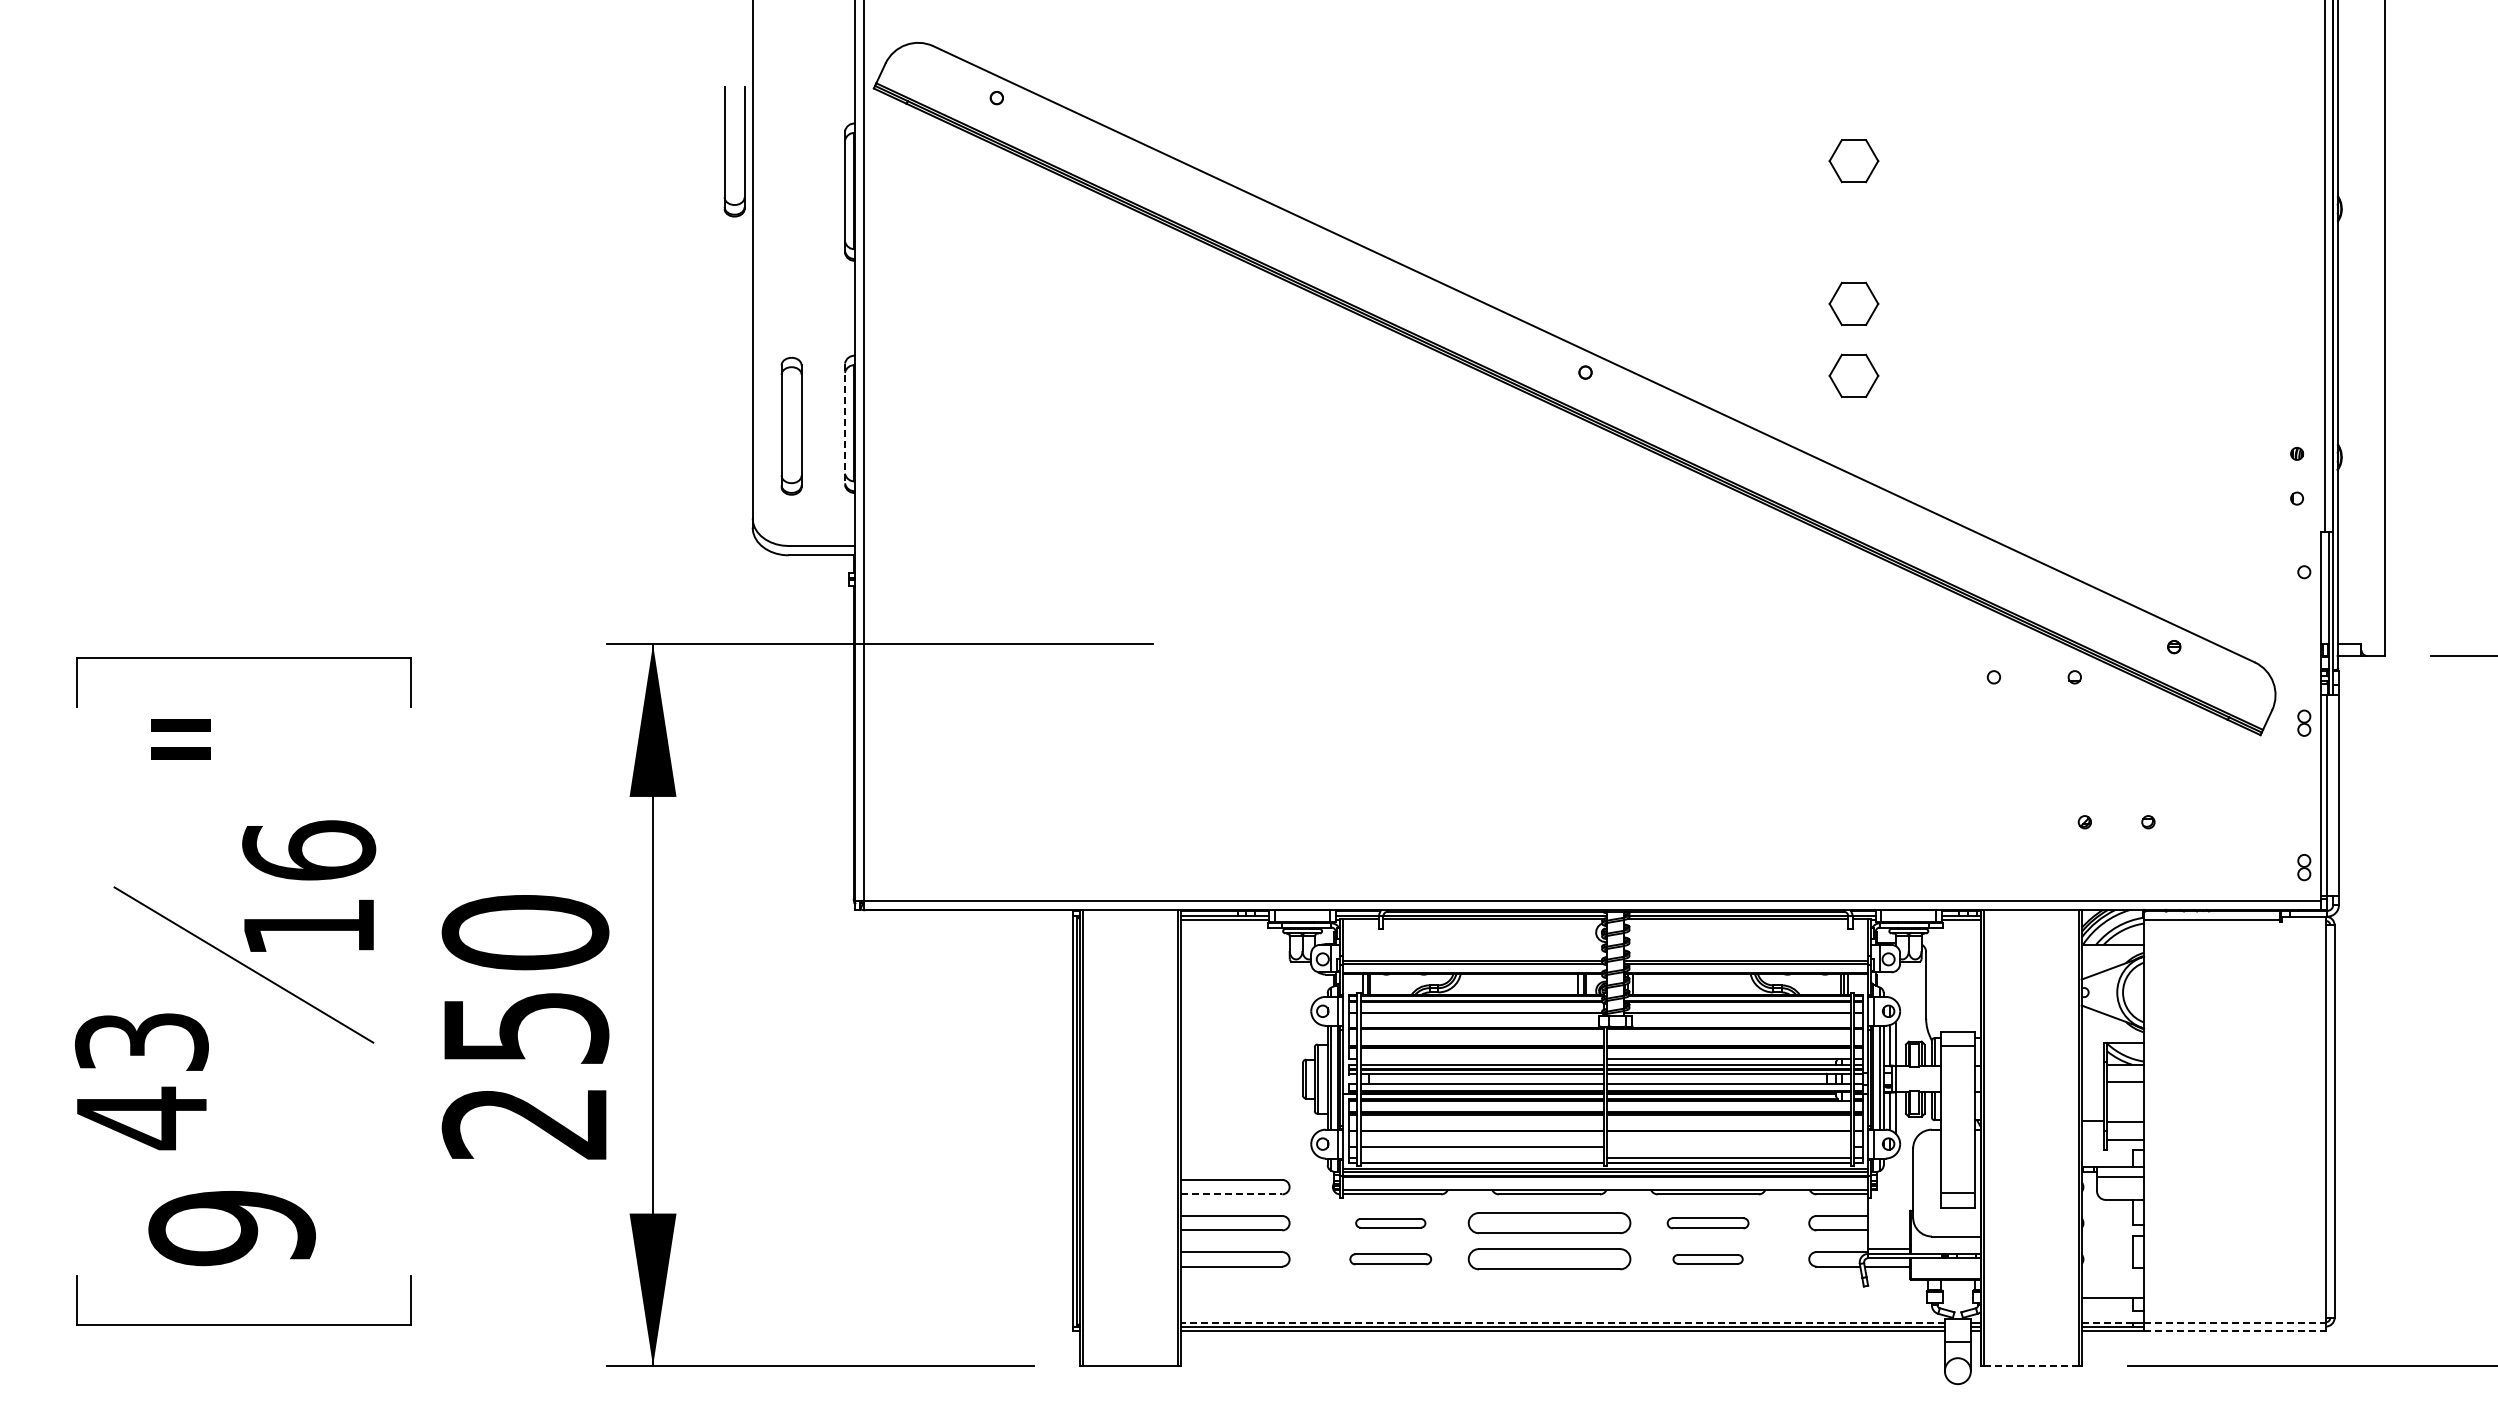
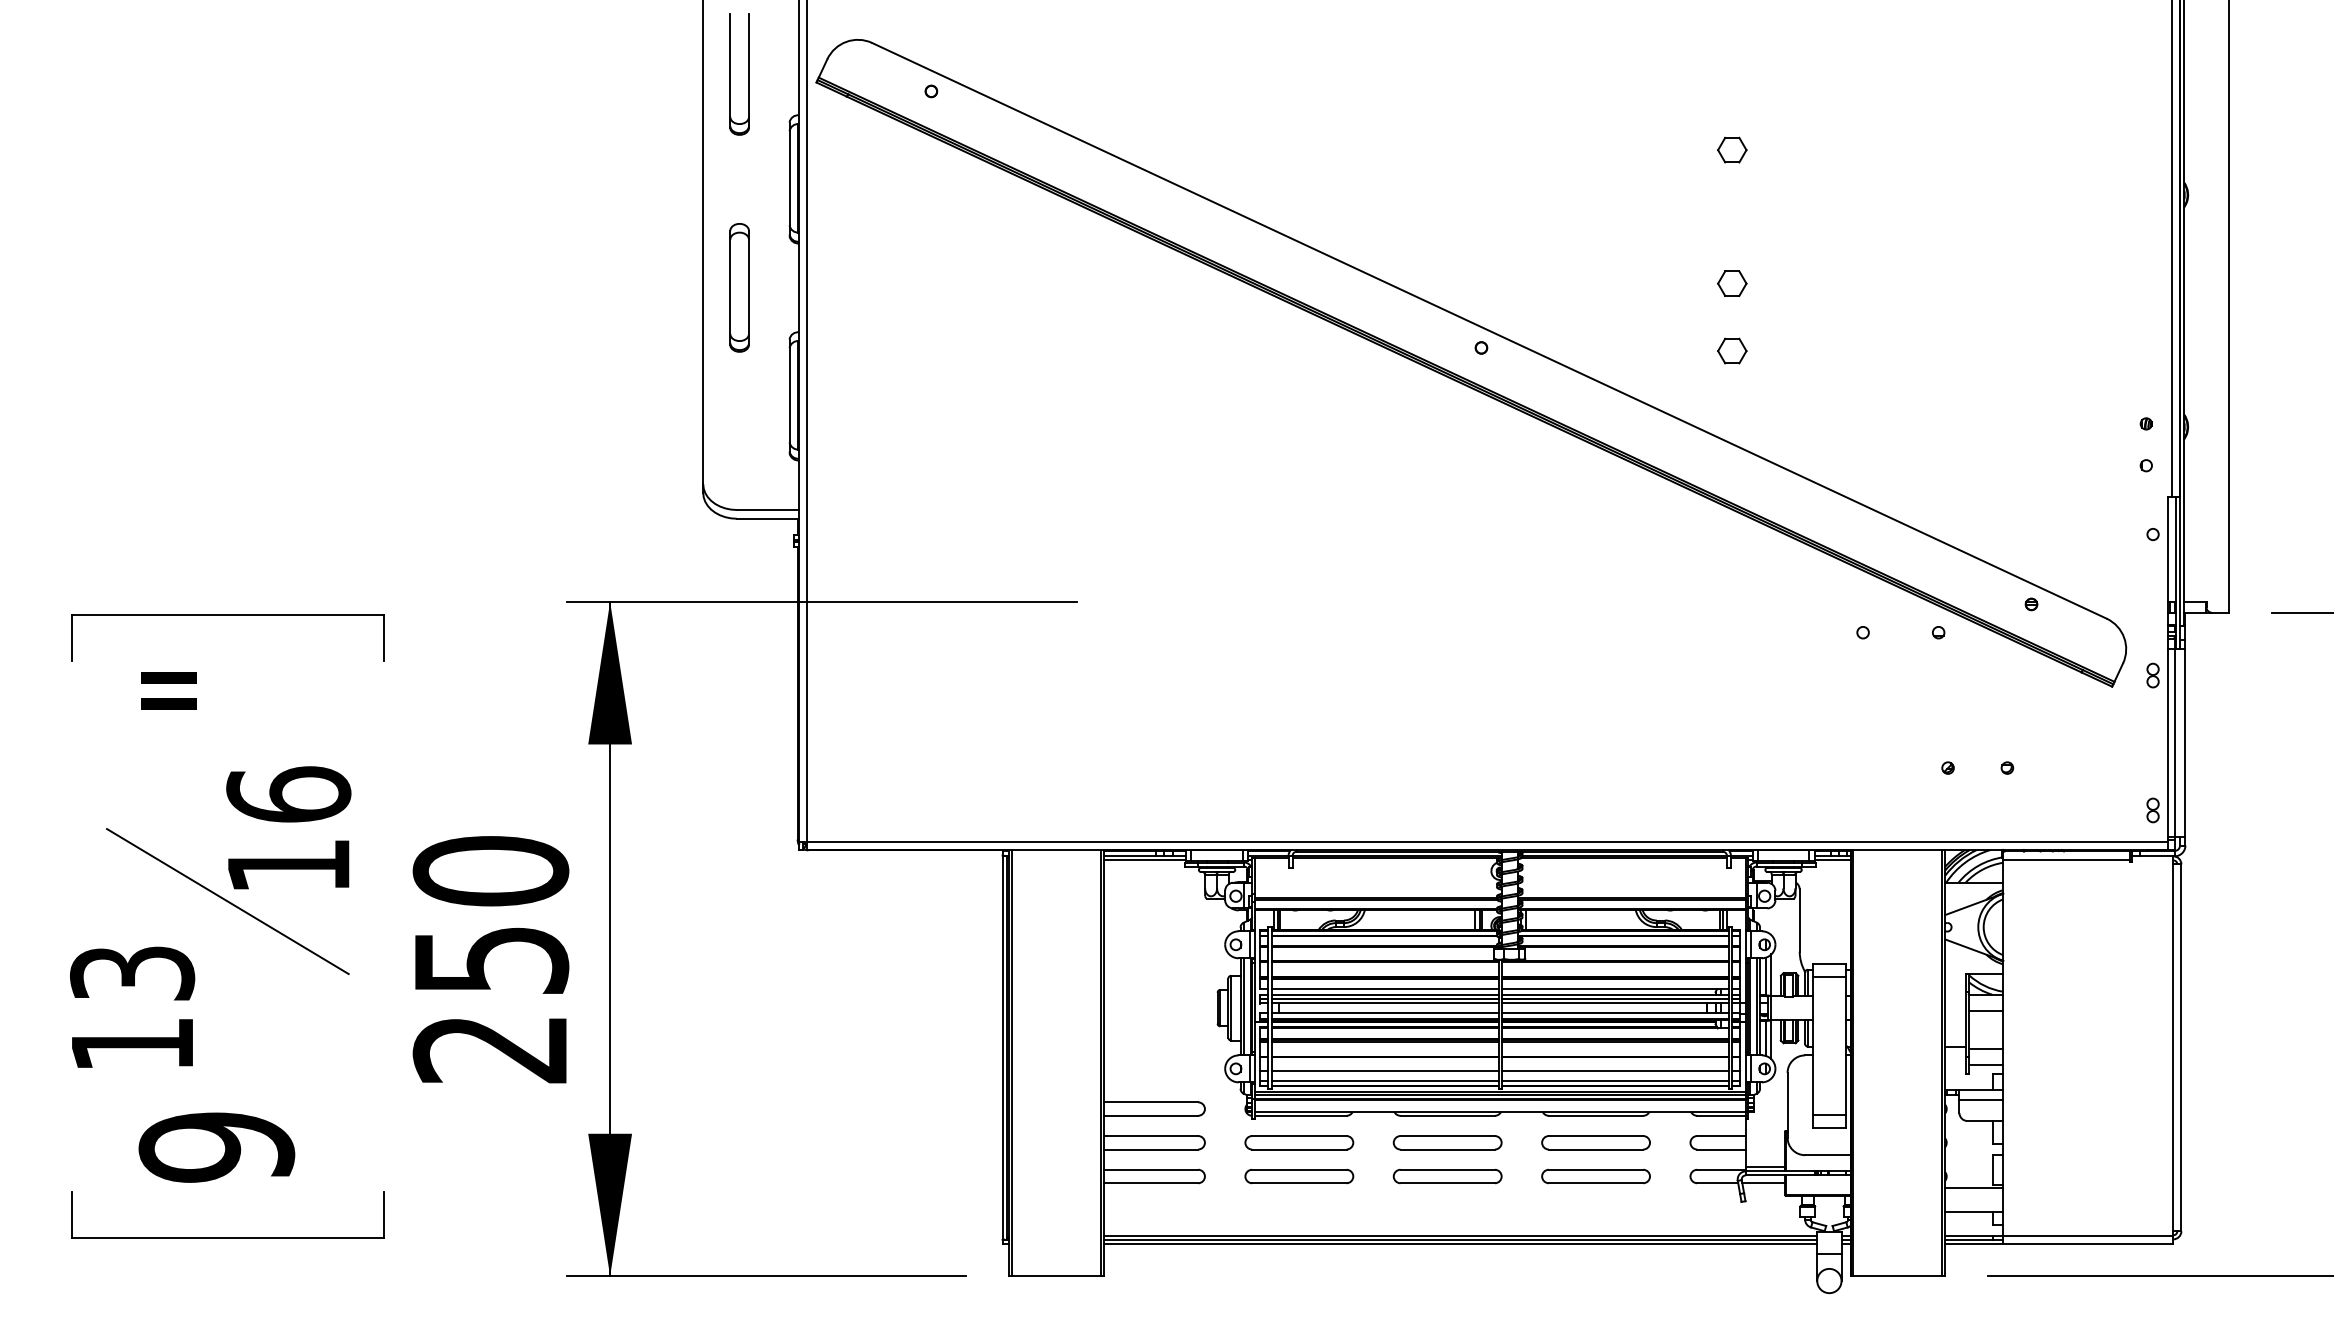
part: (725, 151) -> (731, 74), moved
part: (1853, 160) -> (1731, 149), size x0.62
part: (1853, 303) -> (1731, 283), size x0.62
part: (1853, 375) -> (1731, 350), size x0.62
line: (845, 424) -> (789, 396), dashed -> solid
part: (791, 426) -> (739, 288), moved
line: (1481, 1059) -> (1384, 989), added
text: (141, 1118) -> (132, 1044), 43 -> 13
line: (1728, 1146) -> (1615, 1071), added
line: (1481, 1157) -> (1384, 1081), added
line: (1231, 1194) -> (1150, 1115), dashed -> solid
part: (1390, 1223) -> (1299, 1143), size x1.67
part: (1548, 1223) -> (1446, 1143), size x0.71
part: (1707, 1223) -> (1595, 1143), size x1.43
part: (1390, 1259) -> (1299, 1176), size x1.43
part: (1548, 1259) -> (1446, 1176), size x0.71
part: (1707, 1259) -> (1595, 1176), size x1.67
line: (2112, 1271) -> (1973, 1187), added
line: (1563, 1322) -> (1460, 1235), dashed -> solid
line: (2106, 1322) -> (1968, 1235), dashed -> solid
line: (2235, 1322) -> (2088, 1235), dashed -> solid
line: (2235, 1331) -> (2088, 1243), dashed -> solid
line: (2031, 1366) -> (1898, 1276), dashed -> solid

